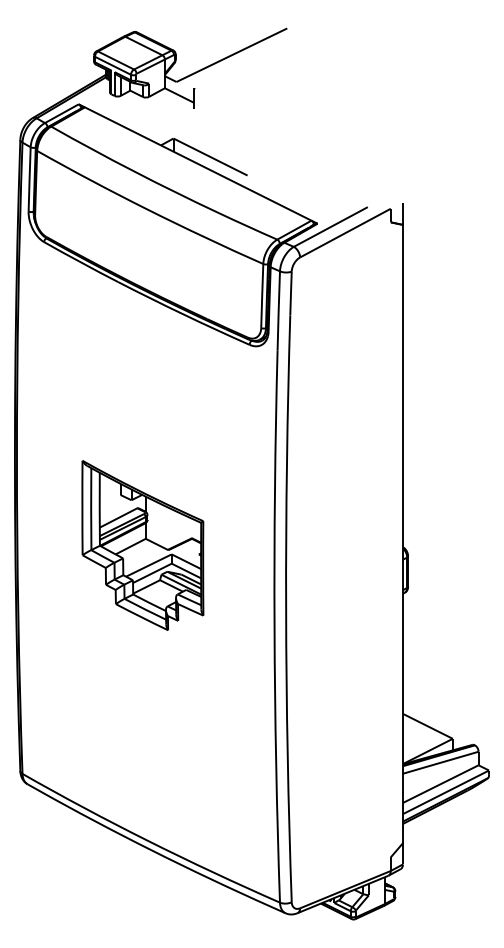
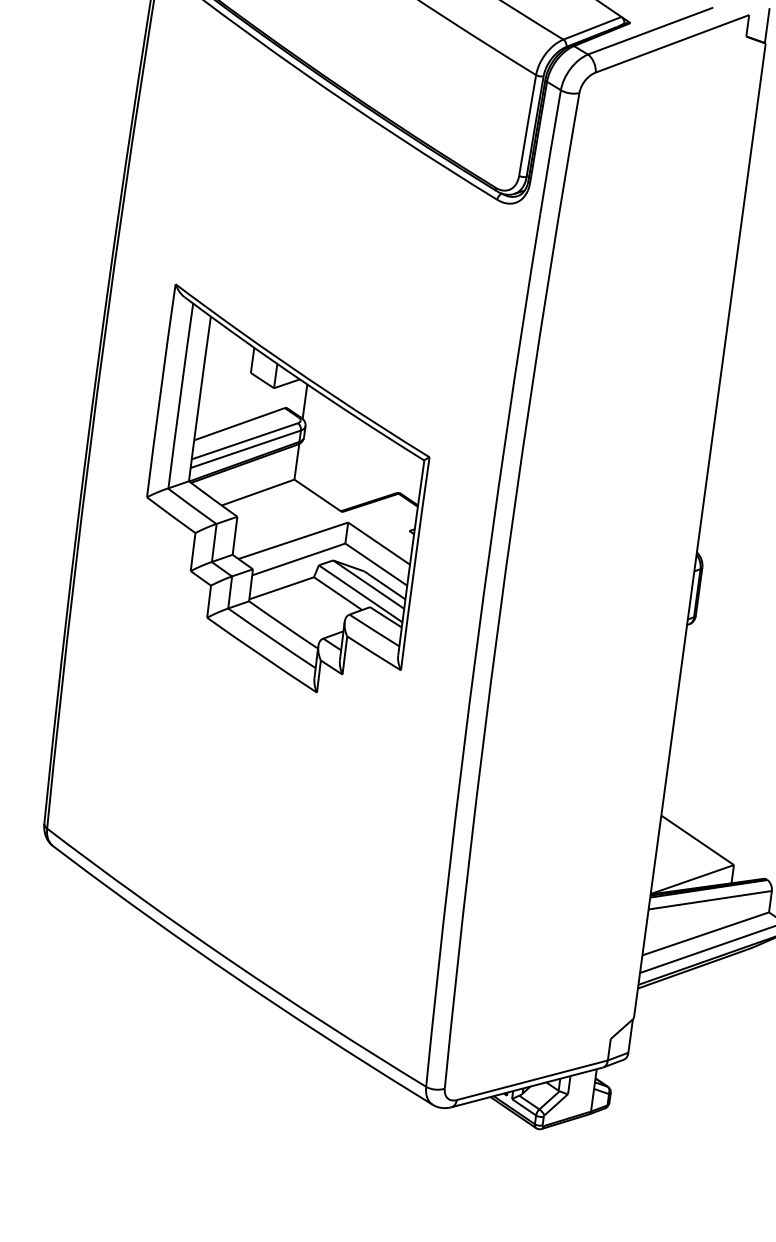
part: (142, 545) -> (285, 493), size x1.43

